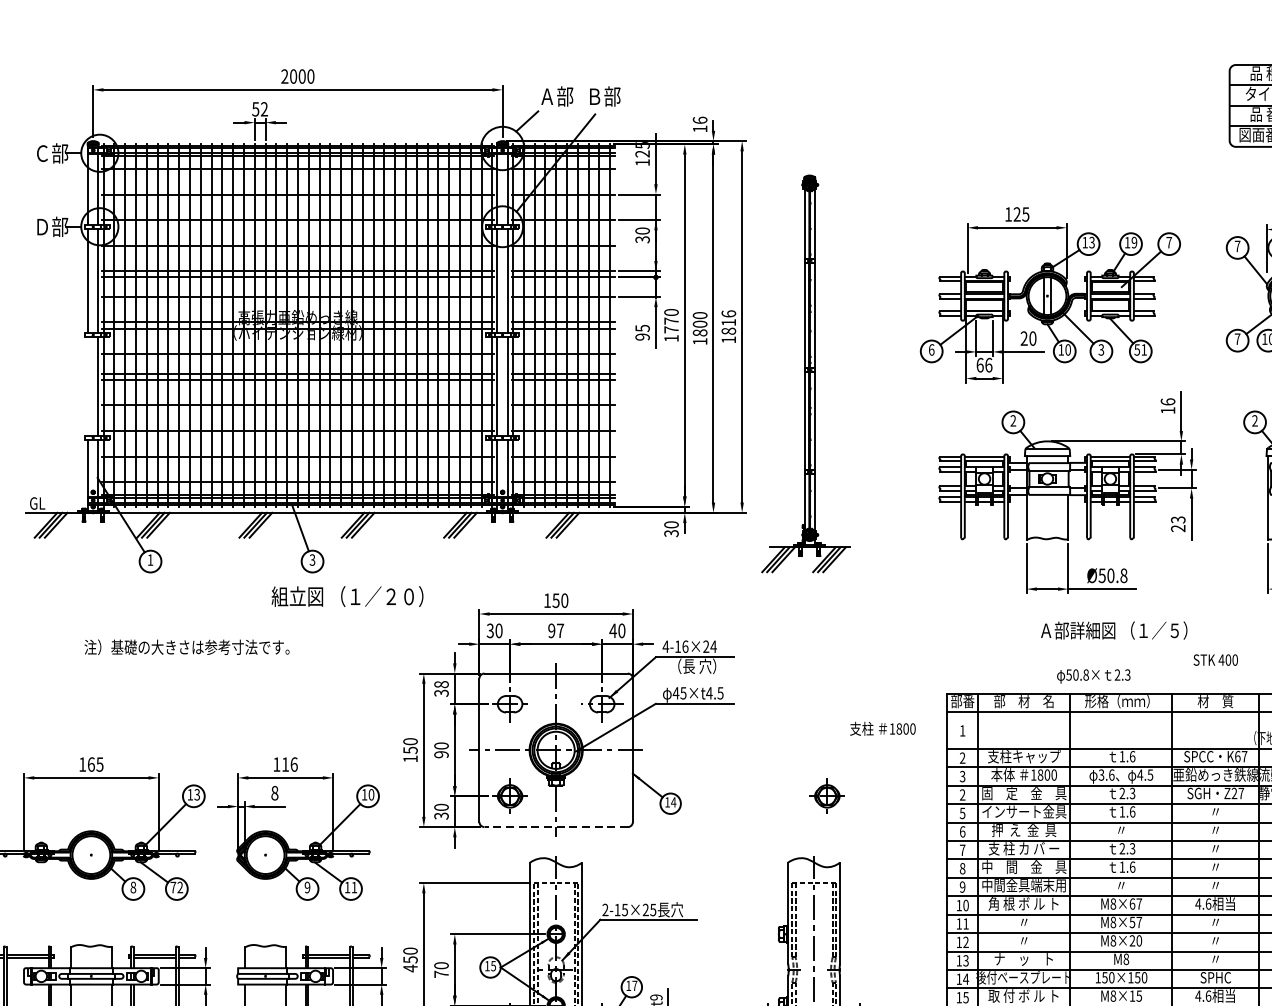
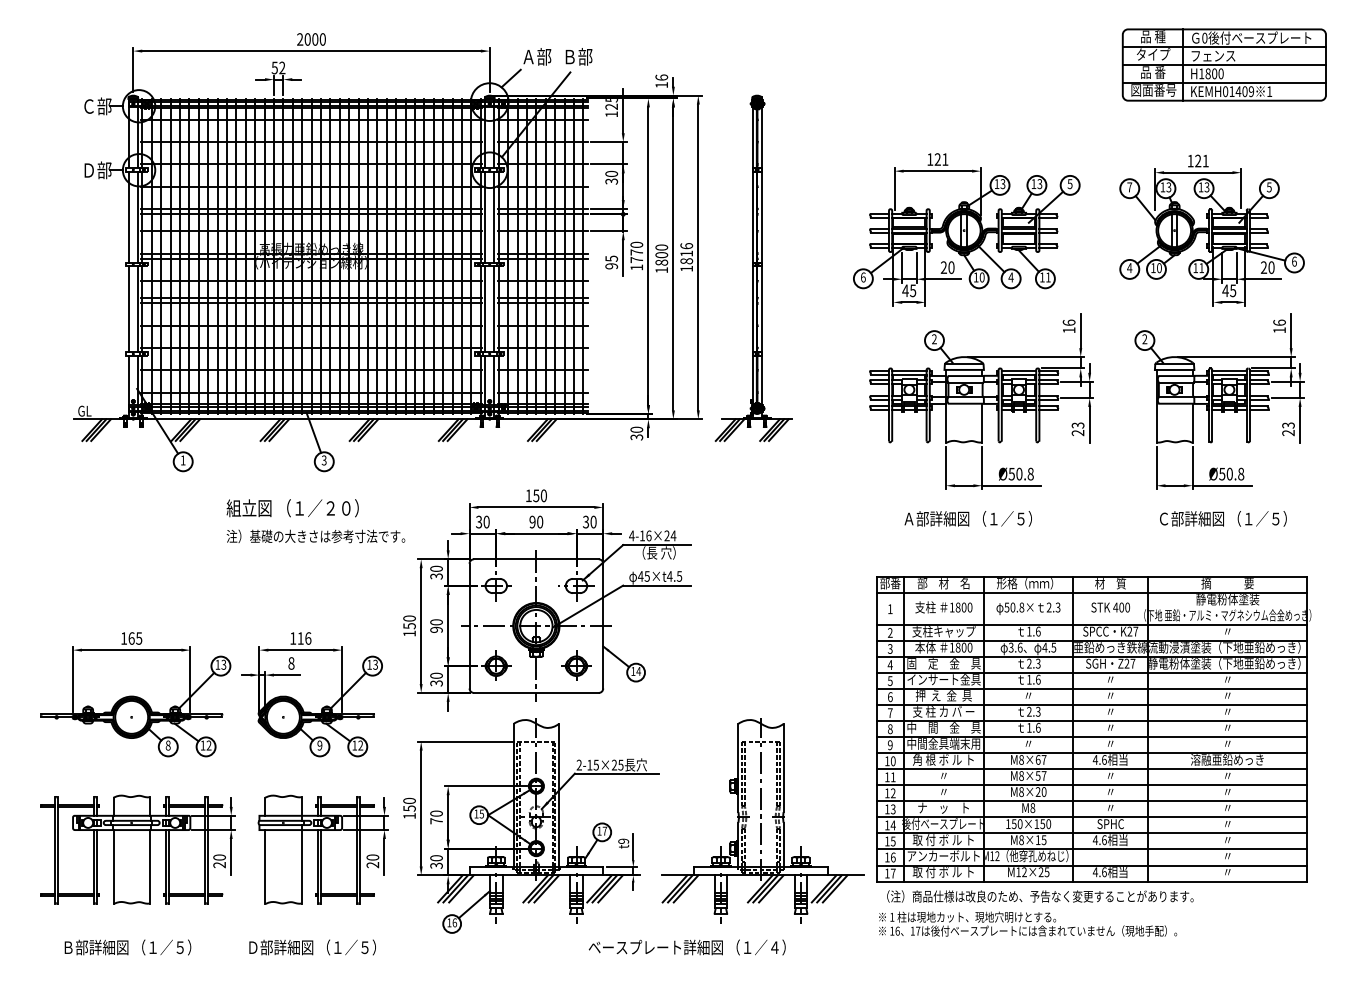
text: (1026, 214) -> (945, 159), 125 -> 121
text: (1133, 241) -> (1039, 183), 19 -> 13
text: (1168, 243) -> (1069, 184), 7 -> 5
text: (1237, 339) -> (1129, 268), 7 -> 4
text: (1100, 349) -> (1010, 277), 3 -> 4
text: (1136, 349) -> (1041, 277), 51 -> 11
text: (984, 364) -> (909, 290), 66 -> 45
part: (805, 372) -> (753, 267), moved
line: (87, 386) -> (128, 309), added
text: (347, 596) -> (292, 508), moved
text: (560, 630) -> (540, 521), 97 -> 90
text: (612, 630) -> (585, 521), 40 -> 30
text: (1113, 630) -> (967, 518), moved
text: (186, 647) -> (315, 536), moved
text: (1215, 660) -> (1110, 607), moved
text: (1093, 676) -> (1028, 608), moved
text: (441, 684) -> (436, 568), 38 -> 30
text: (882, 728) -> (943, 607), moved
text: (1237, 756) -> (1129, 631), K67 -> K27
text: (371, 794) -> (375, 664), 10 -> 13
text: (961, 794) -> (889, 664), 2 -> 4
part: (827, 795) -> (576, 665), moved
line: (555, 826) -> (535, 692), dashed -> solid
text: (172, 887) -> (202, 745), 72 -> 12
text: (354, 887) -> (360, 745), 11 -> 12
text: (410, 967) -> (409, 815), 450 -> 150

